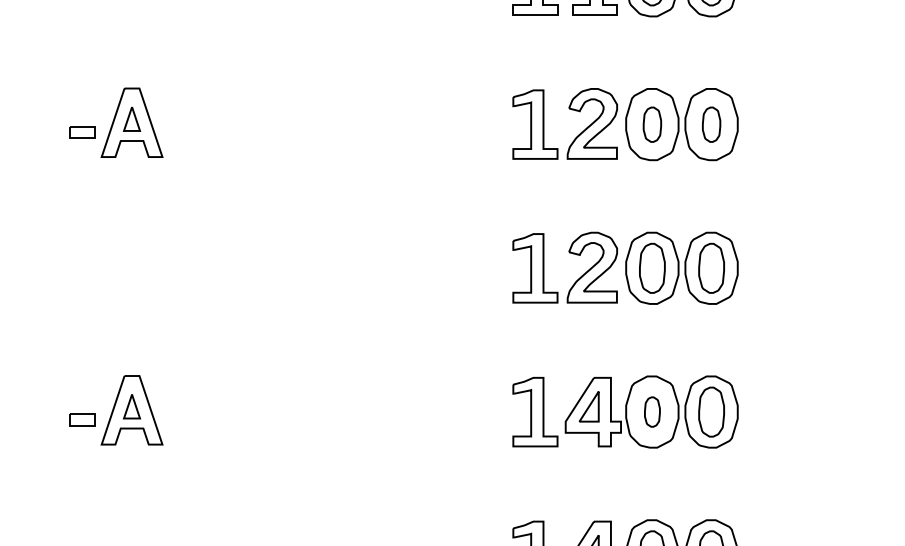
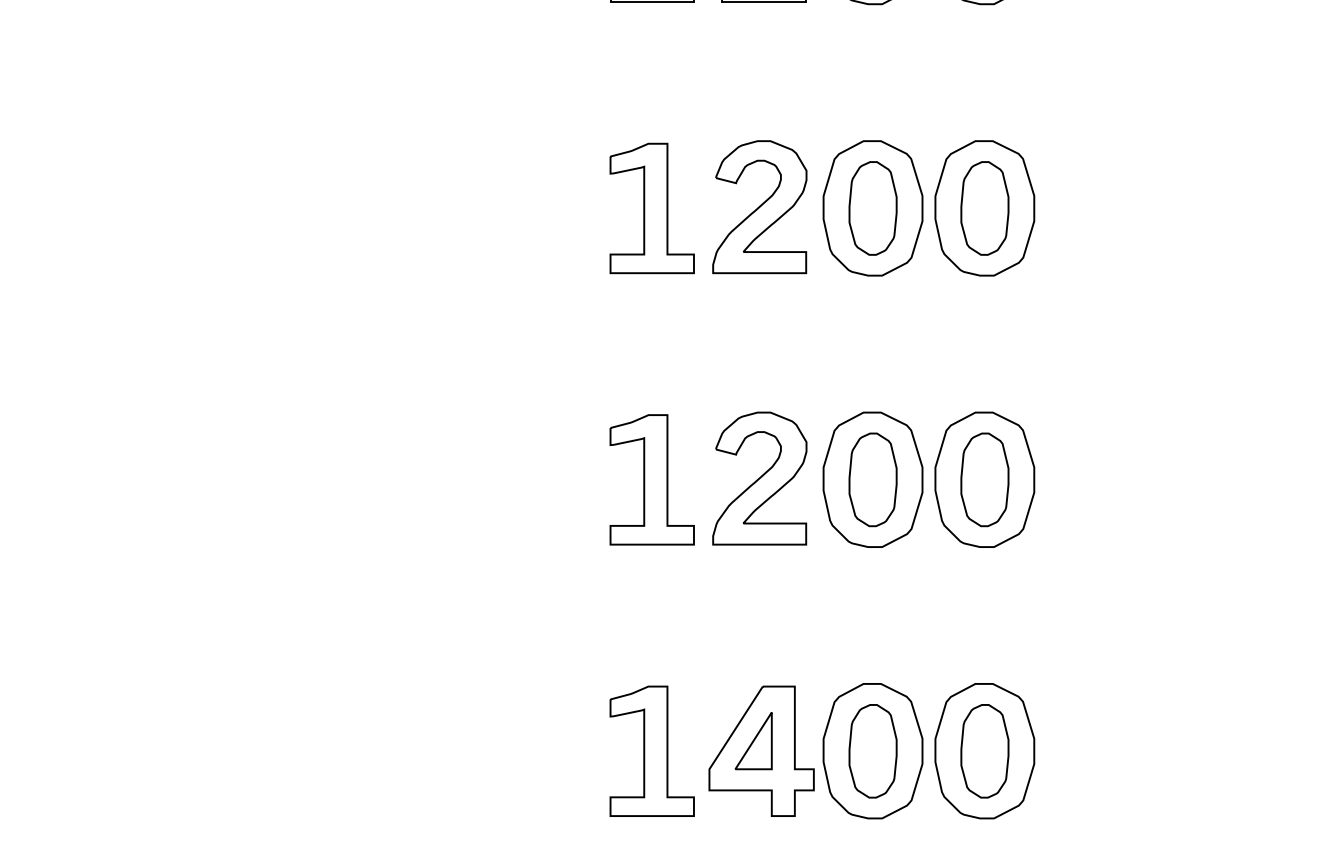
part: (652, 124) -> (873, 208), size x1.43
part: (711, 124) -> (984, 208), size x1.43
part: (652, 411) -> (873, 750), size x1.67

